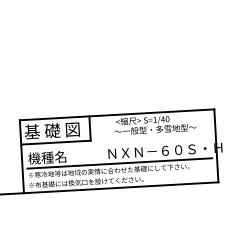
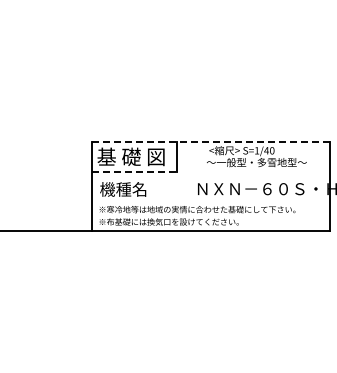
line: (117, 115) -> (211, 142), solid -> dashed
line: (56, 142) -> (135, 171), solid -> dashed
line: (119, 163) -> (210, 201), removed

